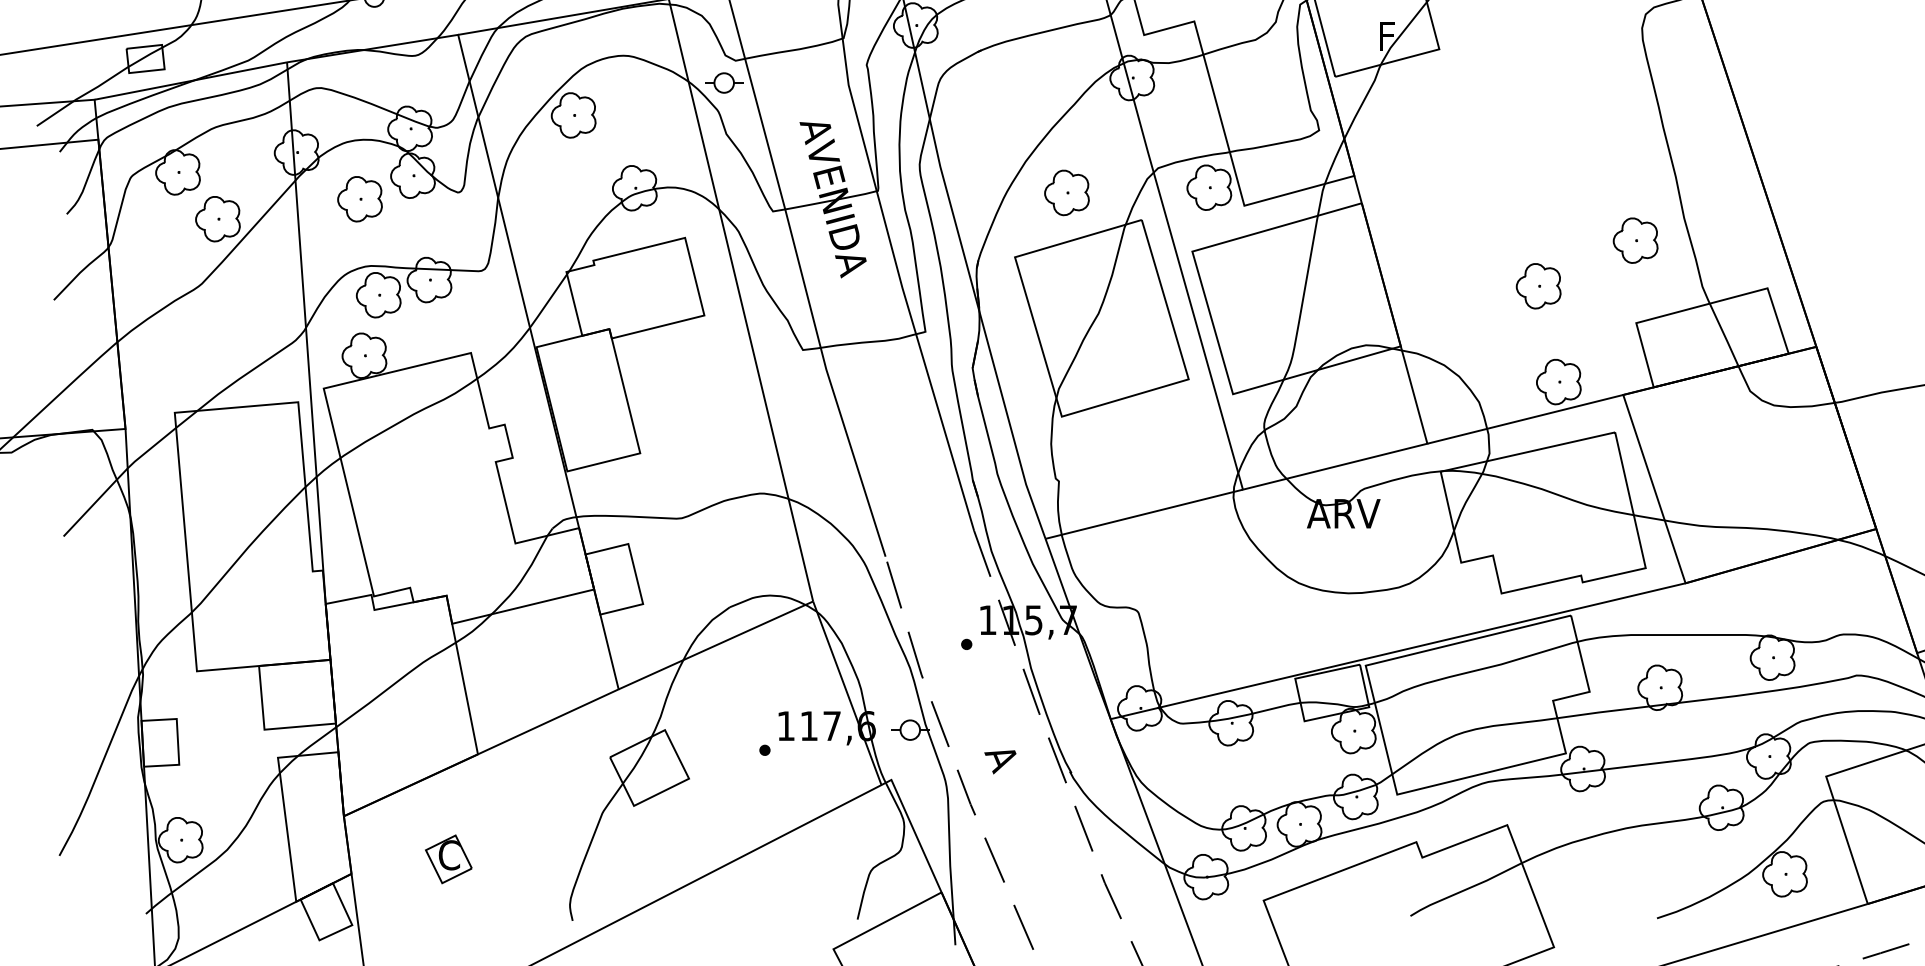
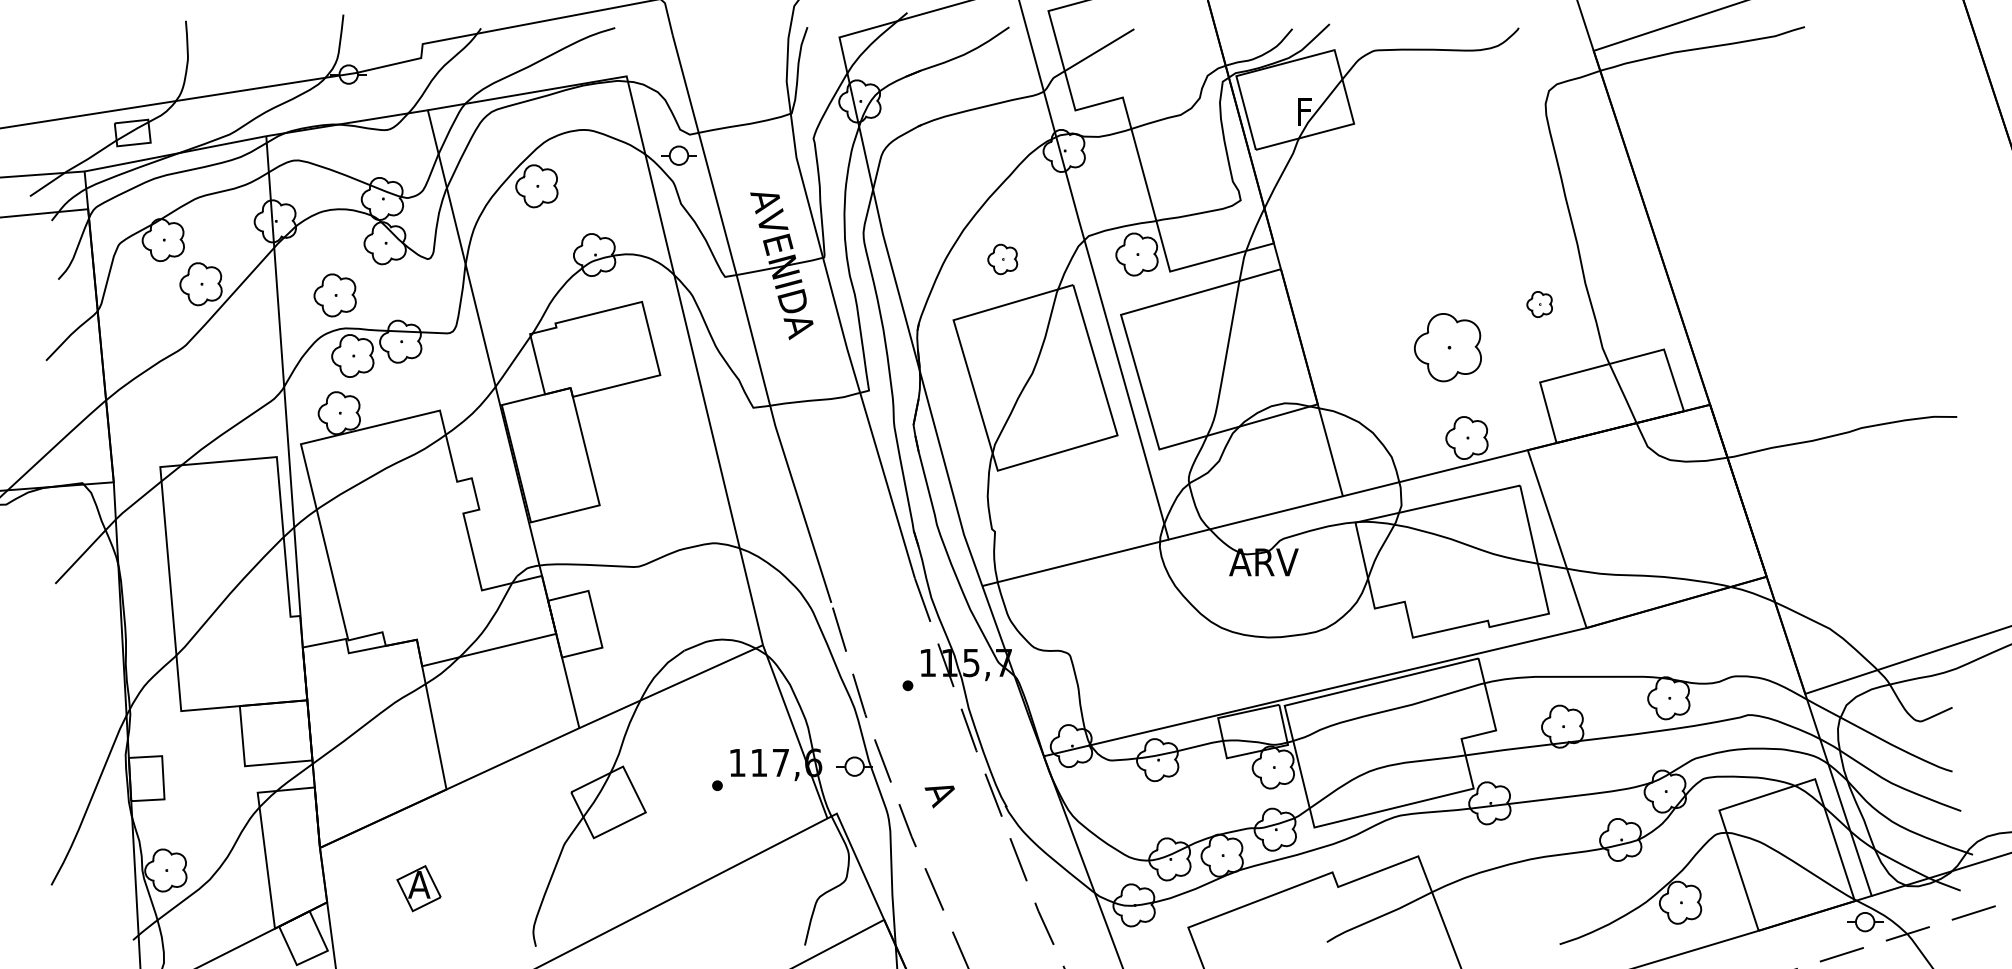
part: (1066, 192) -> (1002, 259), size x0.7
part: (359, 199) -> (334, 295), moved
part: (1635, 240) -> (1539, 304), size x0.6
part: (1538, 286) -> (1447, 347), size x1.6
text: (449, 854) -> (419, 884), C -> A

